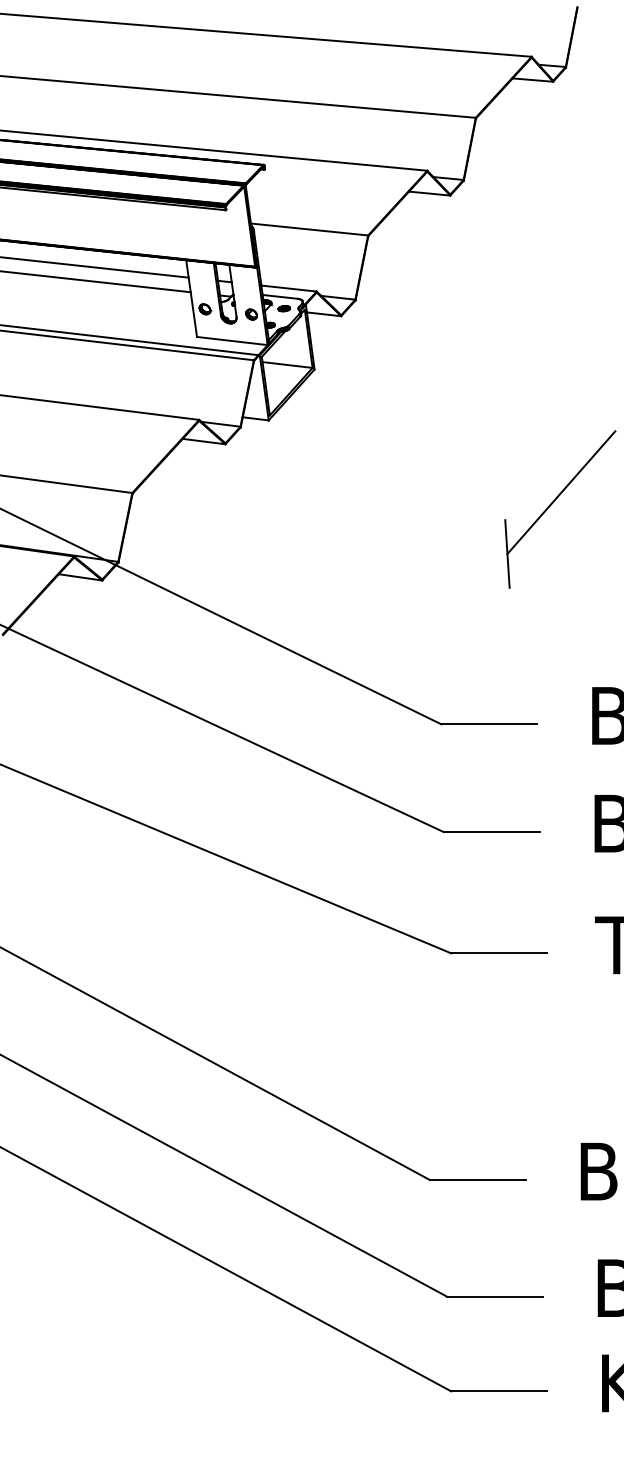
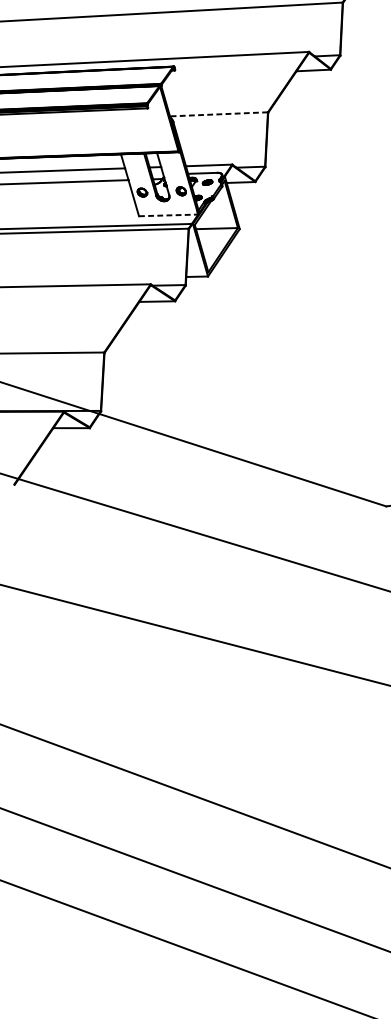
line: (309, 229) -> (218, 114), solid -> dashed
line: (232, 341) -> (168, 215), solid -> dashed

